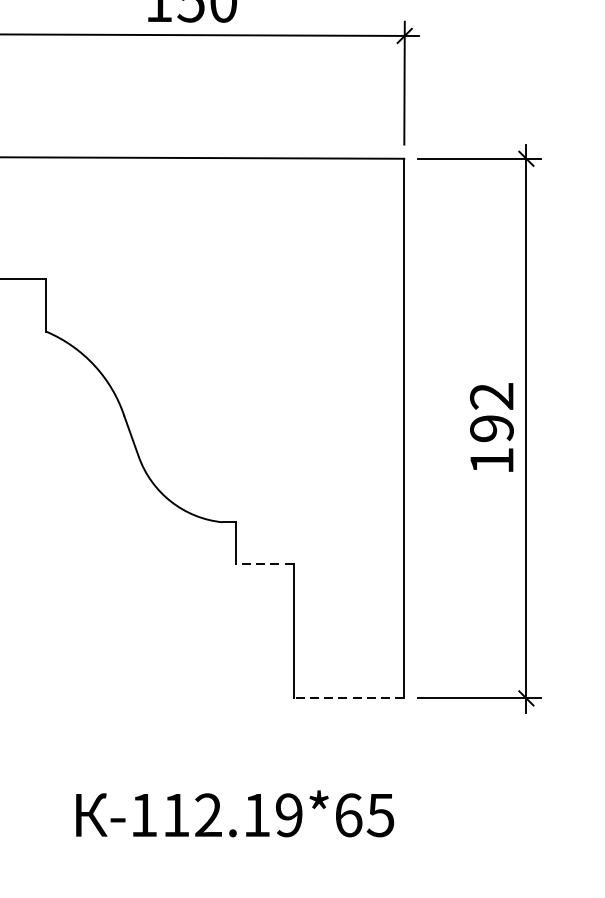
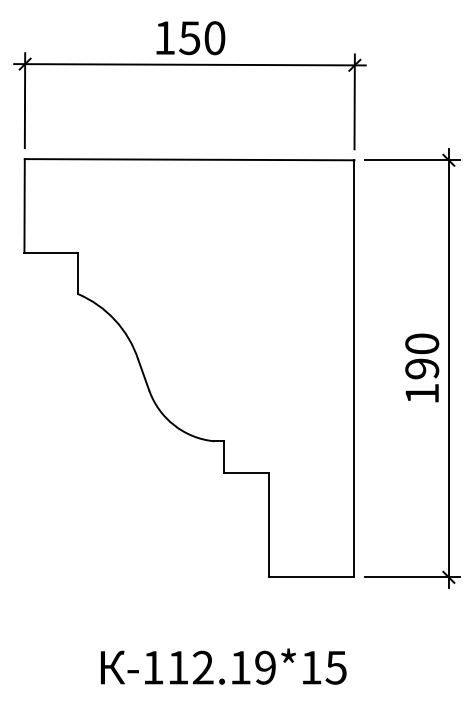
text: (492, 395) -> (422, 343), 192 -> 190
line: (264, 563) -> (246, 473), dashed -> solid
line: (348, 698) -> (311, 577), dashed -> solid
text: (348, 814) -> (311, 667), -112.19*65 -> -112.19*15

